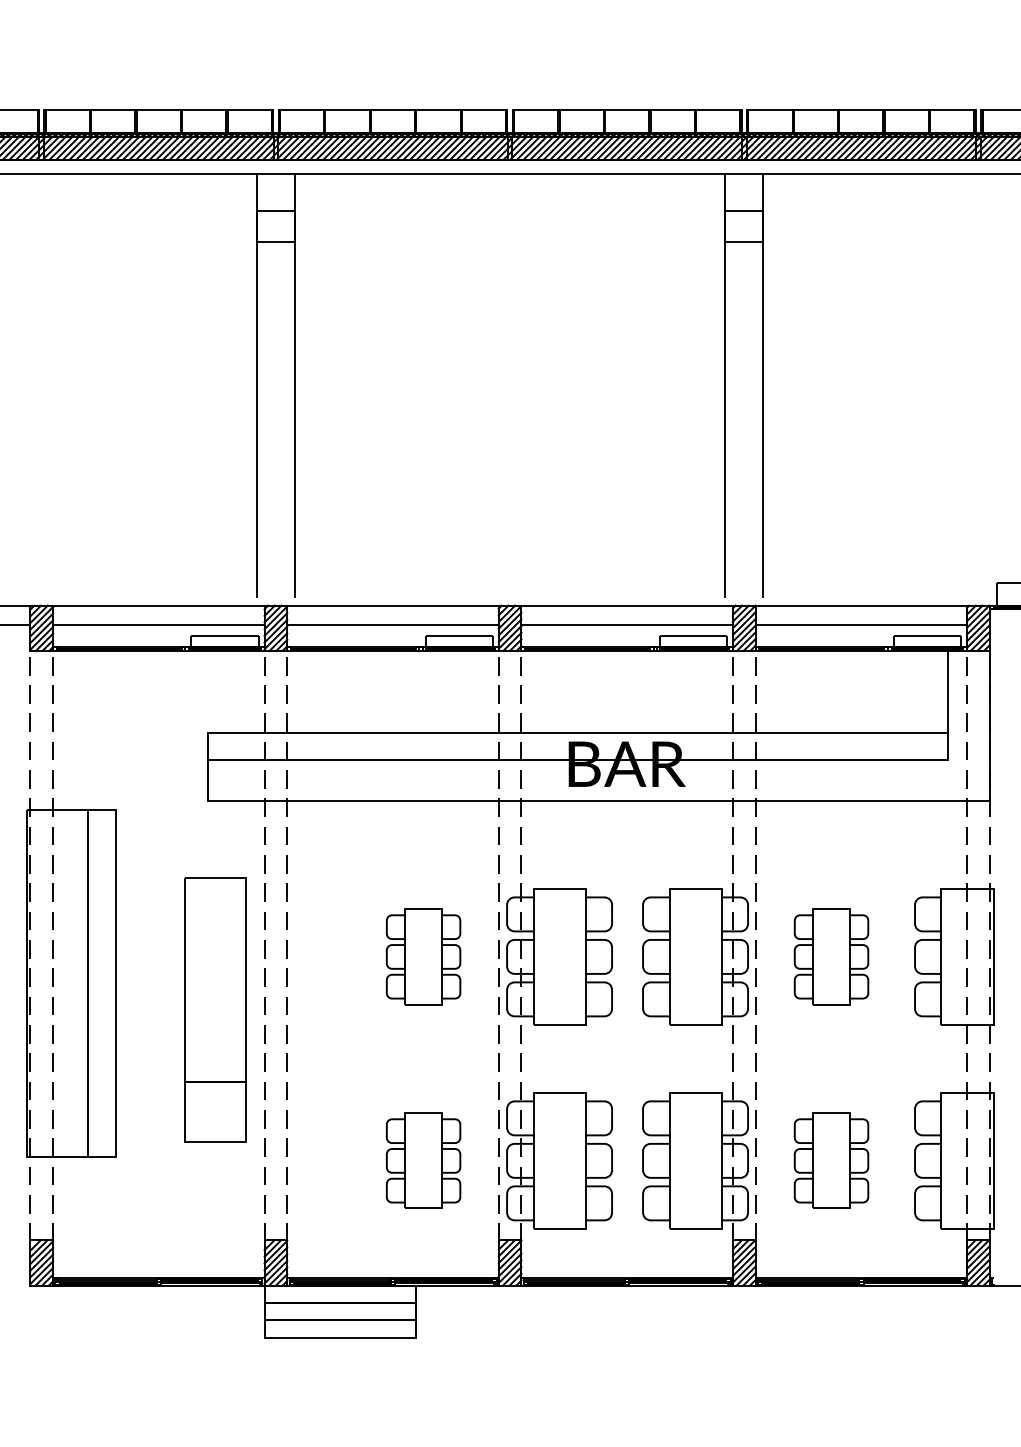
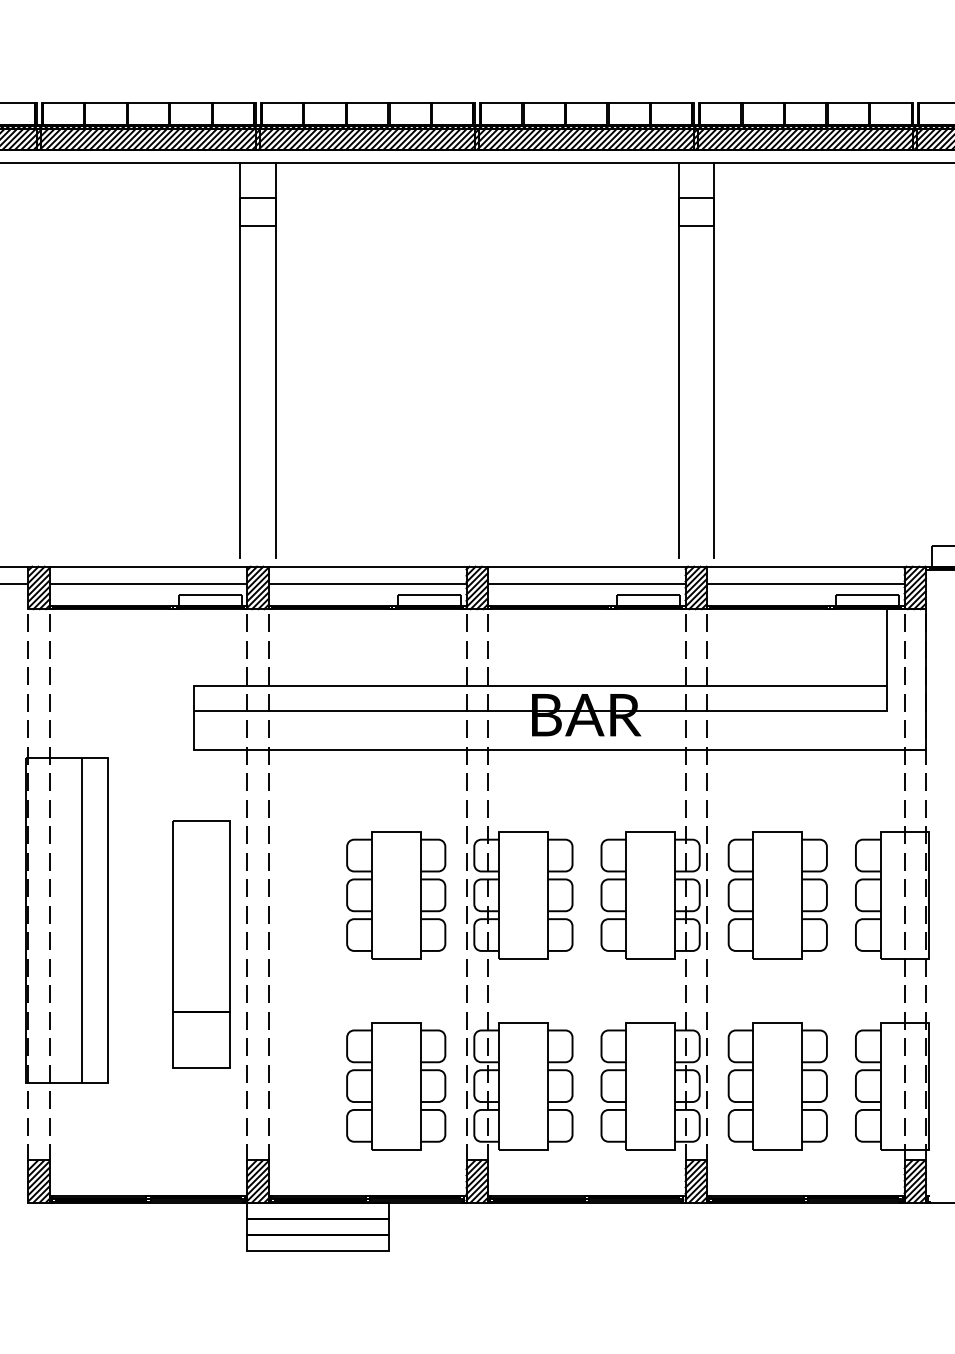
part: (423, 956) -> (396, 894), size x1.43
part: (831, 956) -> (777, 894), size x1.43
part: (423, 1160) -> (396, 1085), size x1.43
part: (831, 1160) -> (777, 1085), size x1.43

